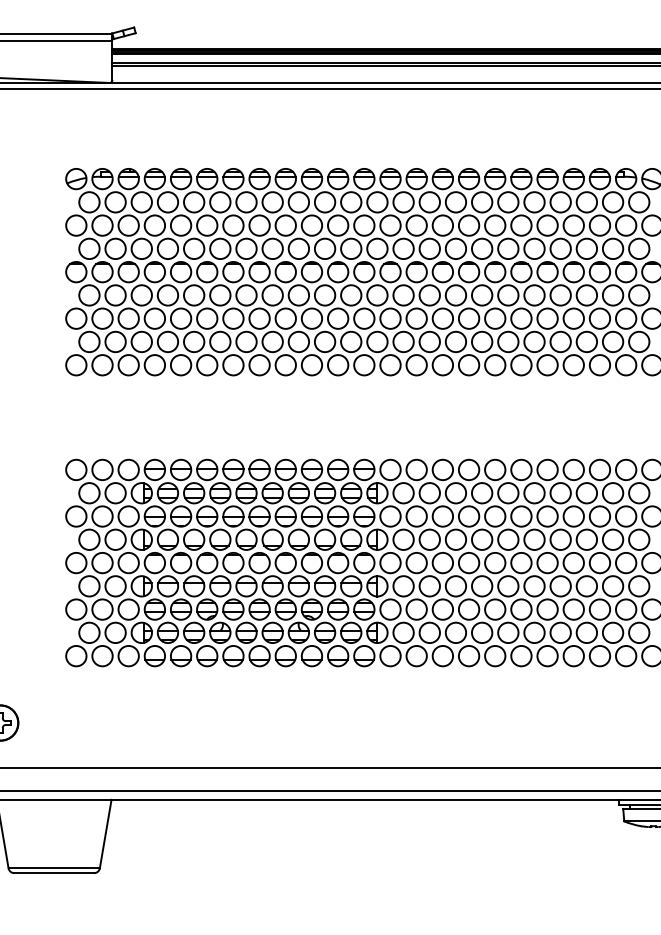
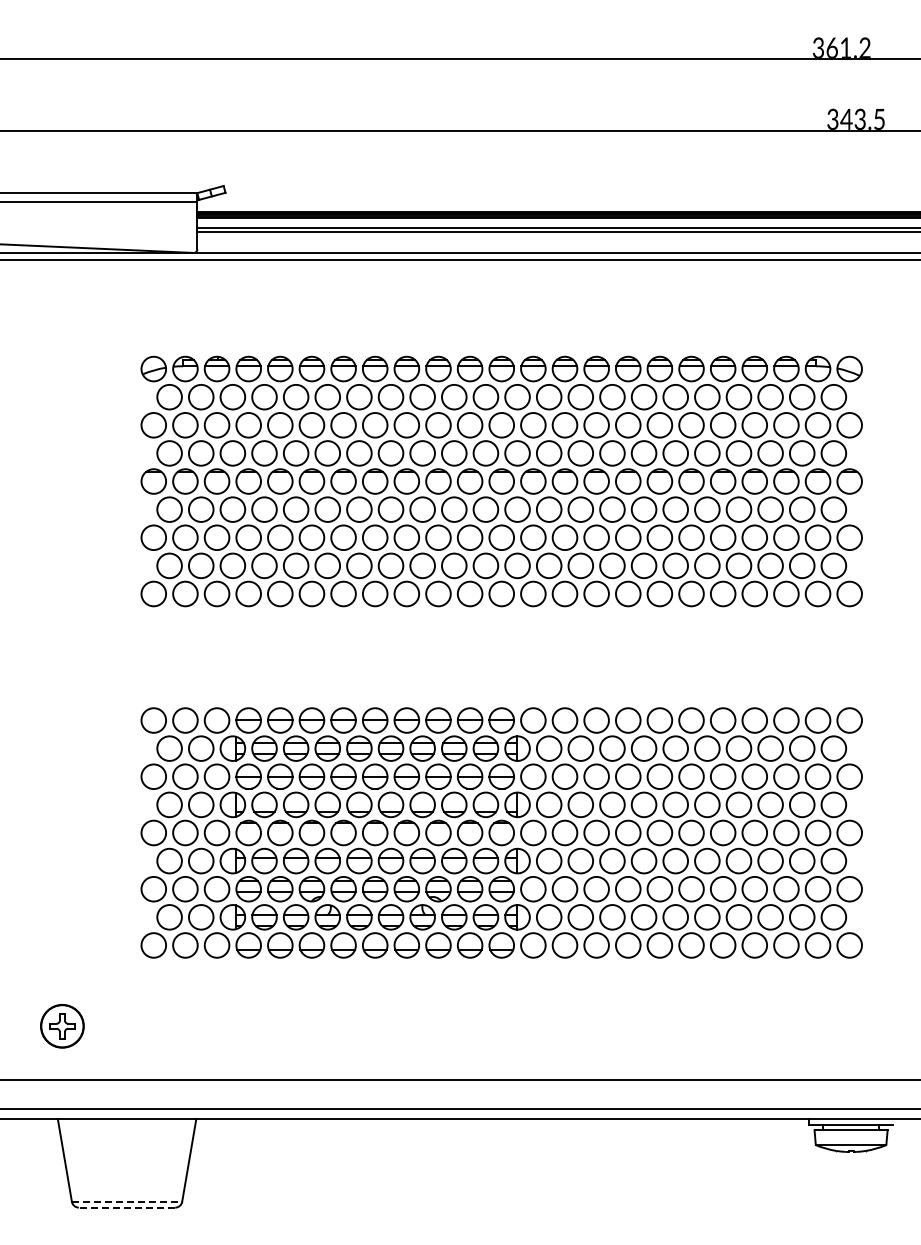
line: (54, 868) -> (127, 1201), solid -> dashed
line: (53, 873) -> (126, 1207), solid -> dashed

